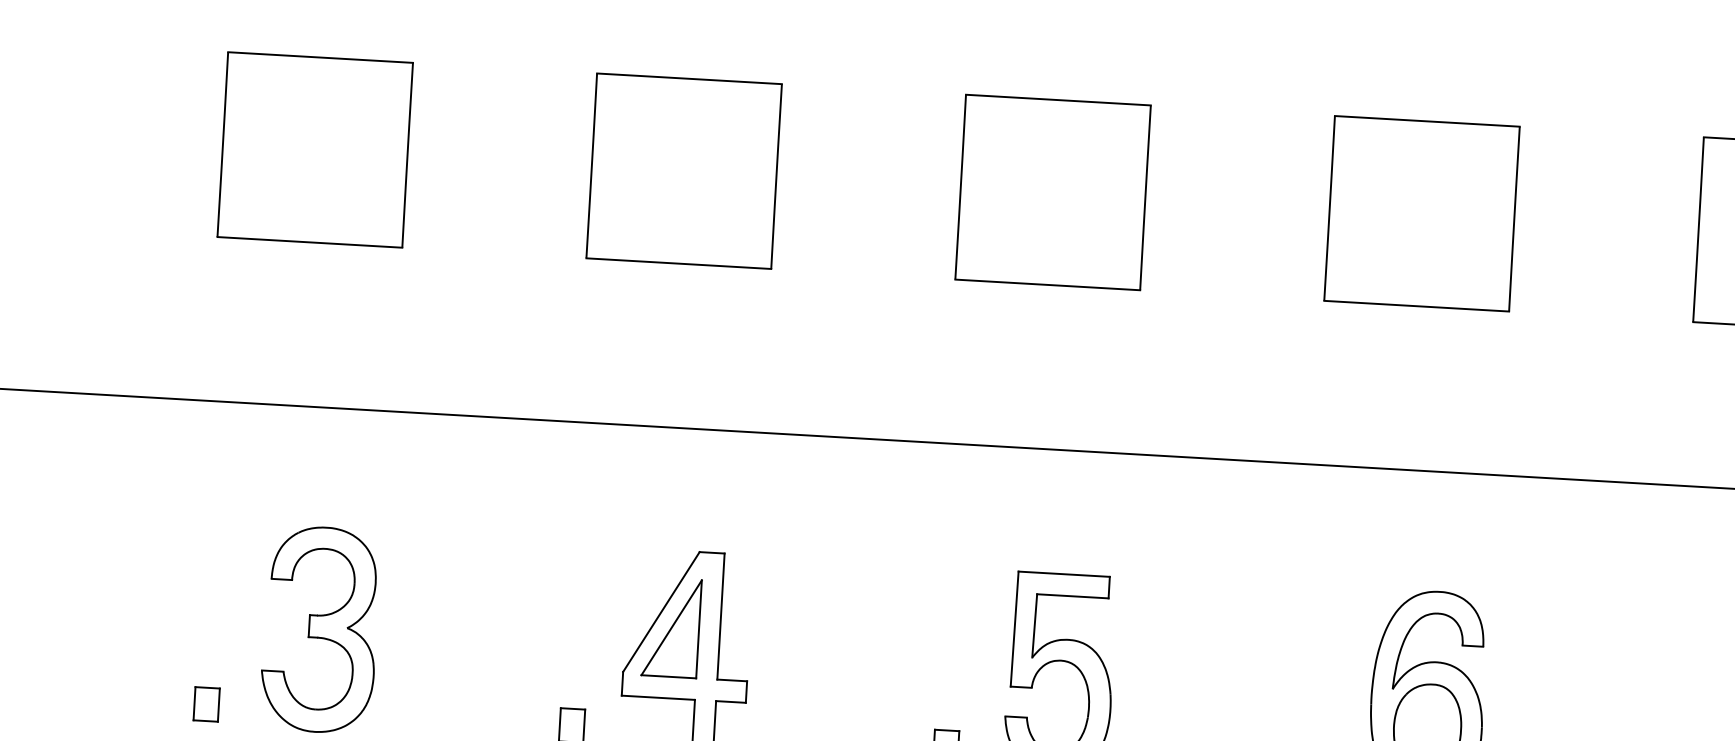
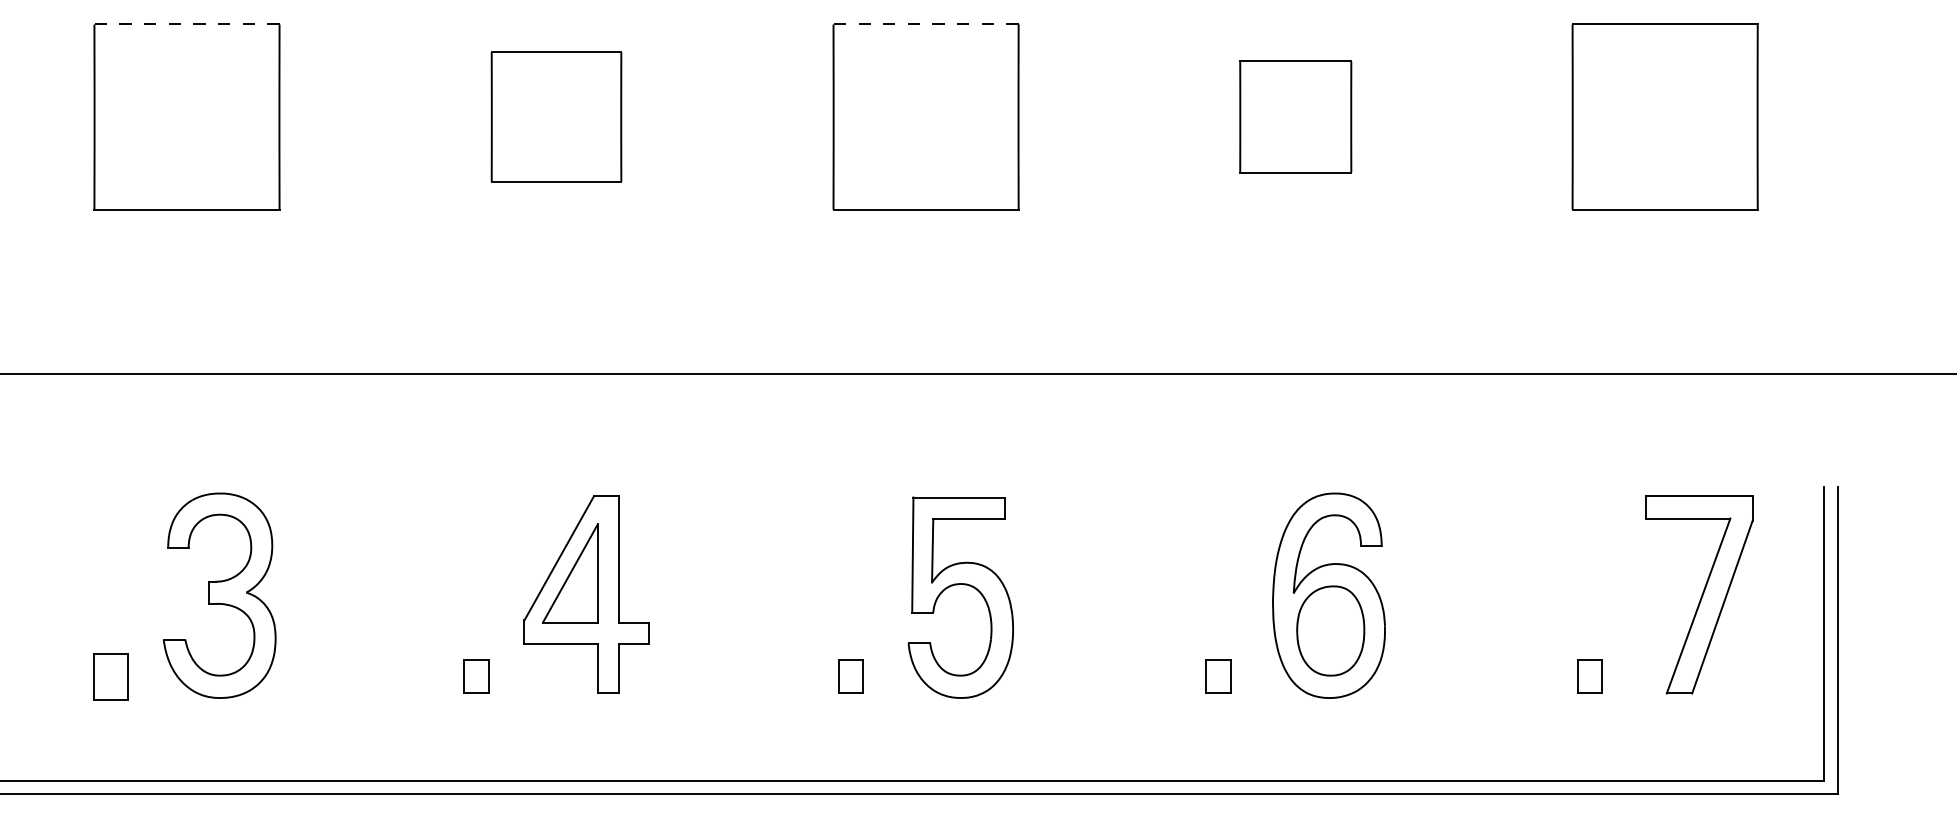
line: (321, 57) -> (187, 24), solid -> dashed
line: (1058, 100) -> (926, 24), solid -> dashed
part: (684, 170) -> (556, 116), size x0.7
part: (1421, 213) -> (1295, 116), size x0.6
part: (206, 704) -> (110, 676), size x1.4

